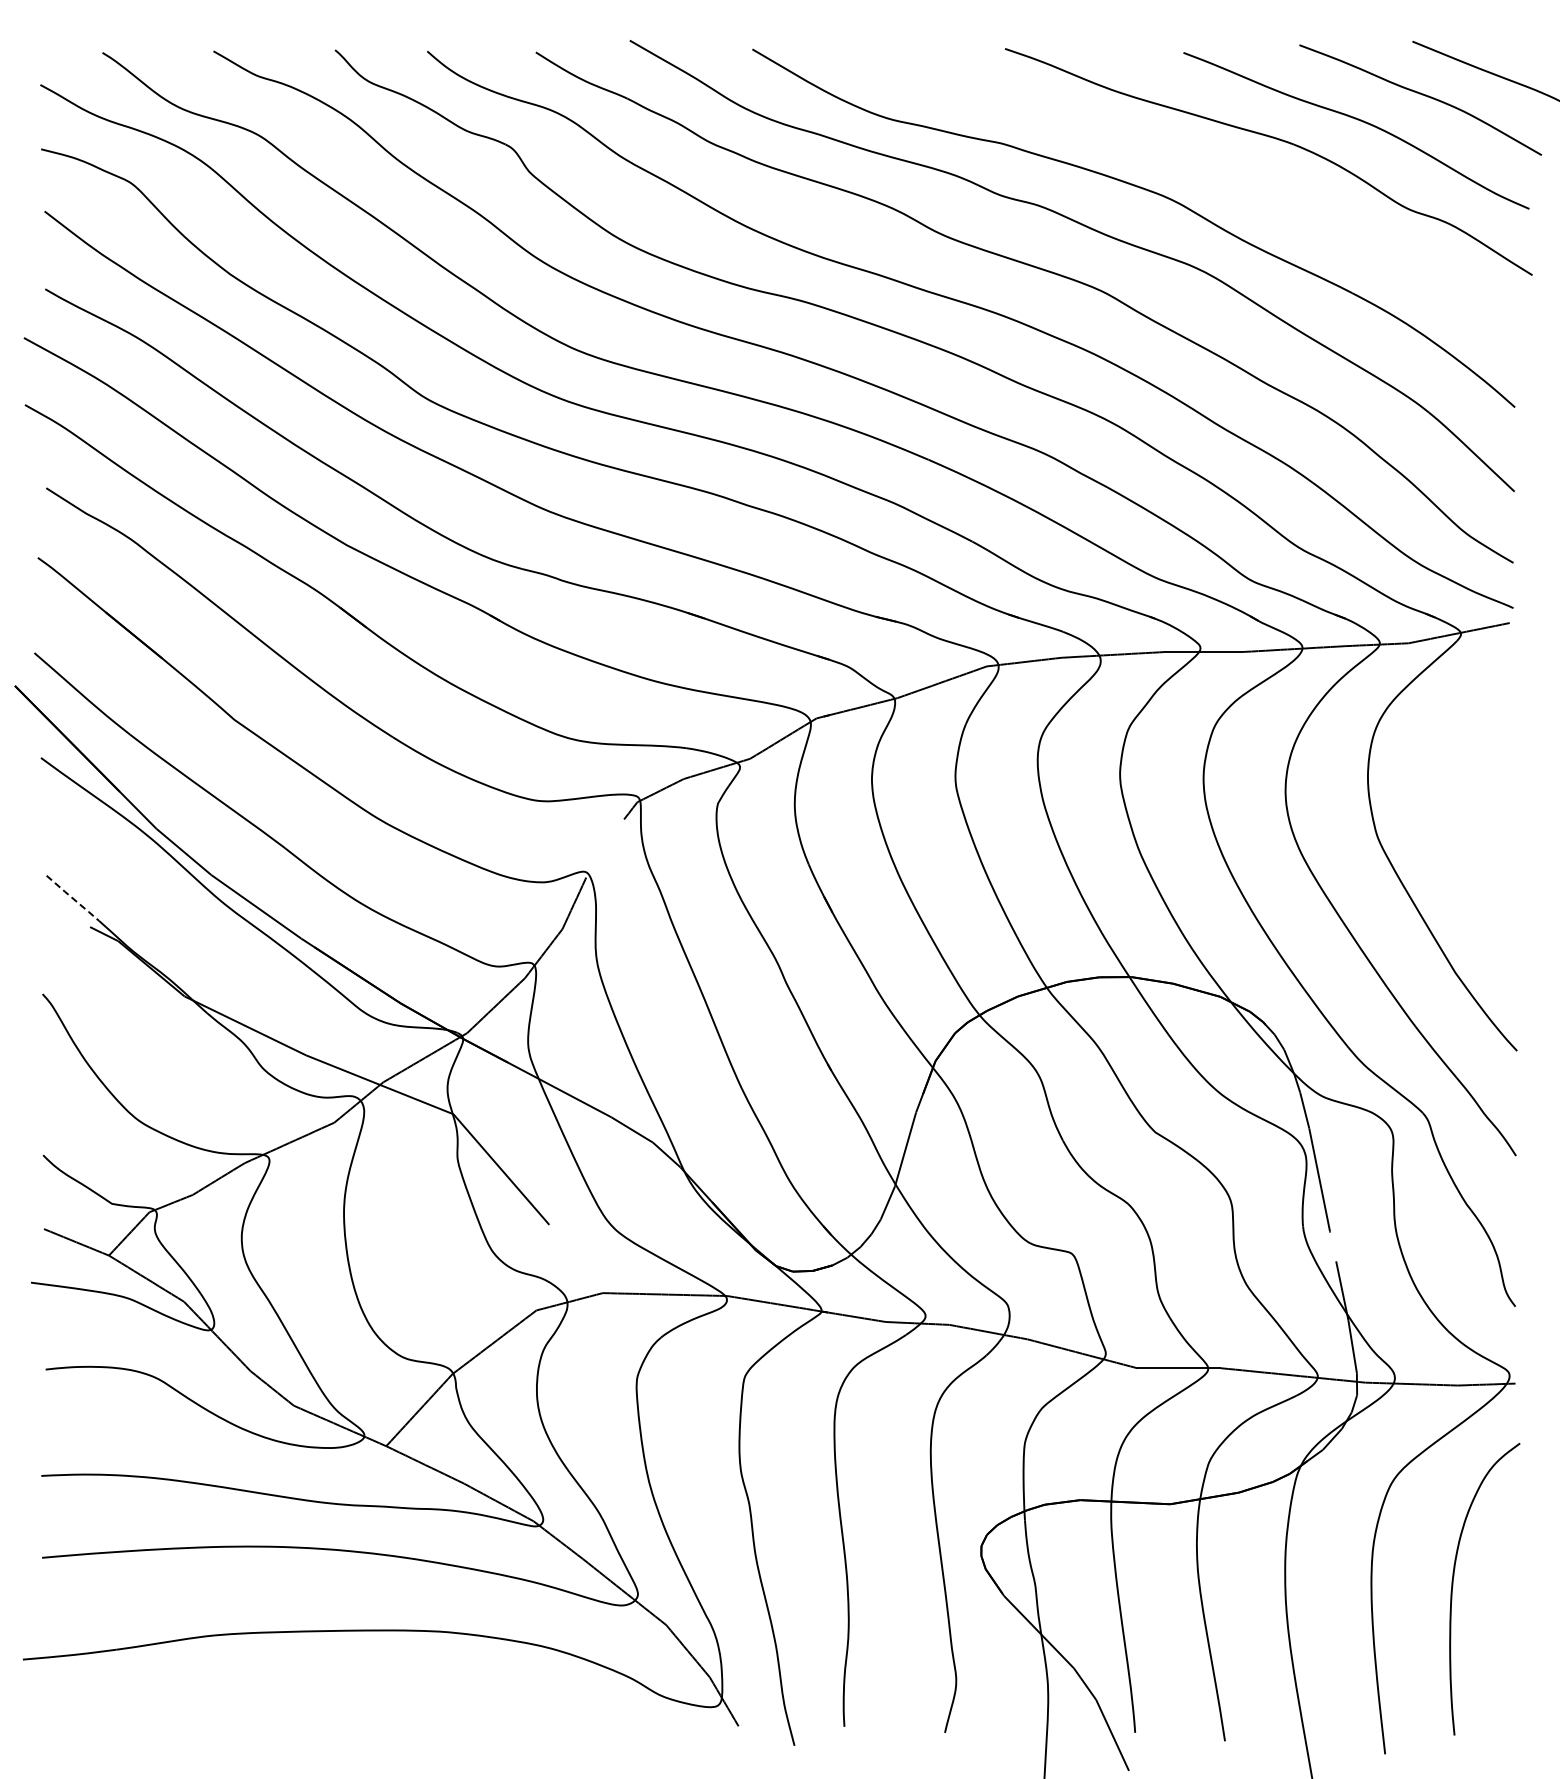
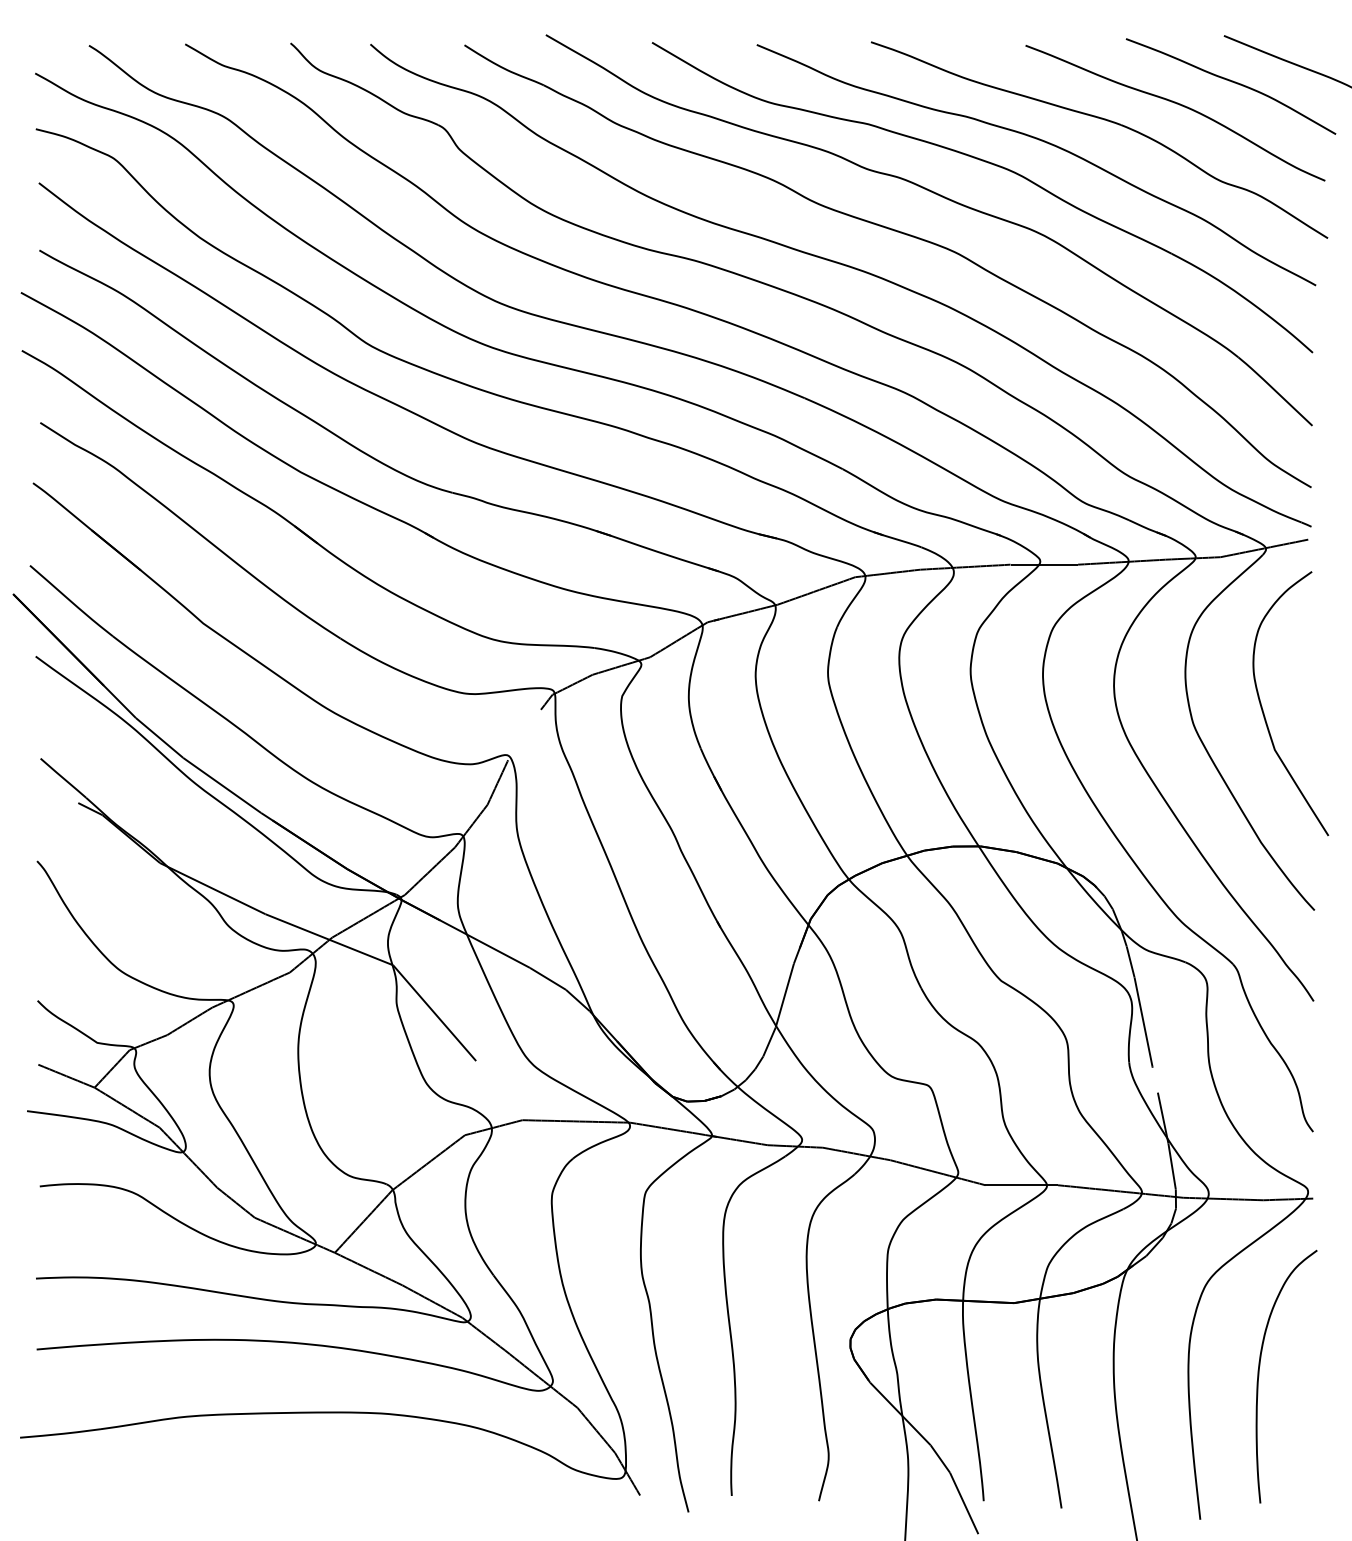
curve: (1204, 164) -> (1043, 142), added
curve: (1458, 821) -> (1263, 711), added
line: (73, 898) -> (63, 778), dashed -> solid

